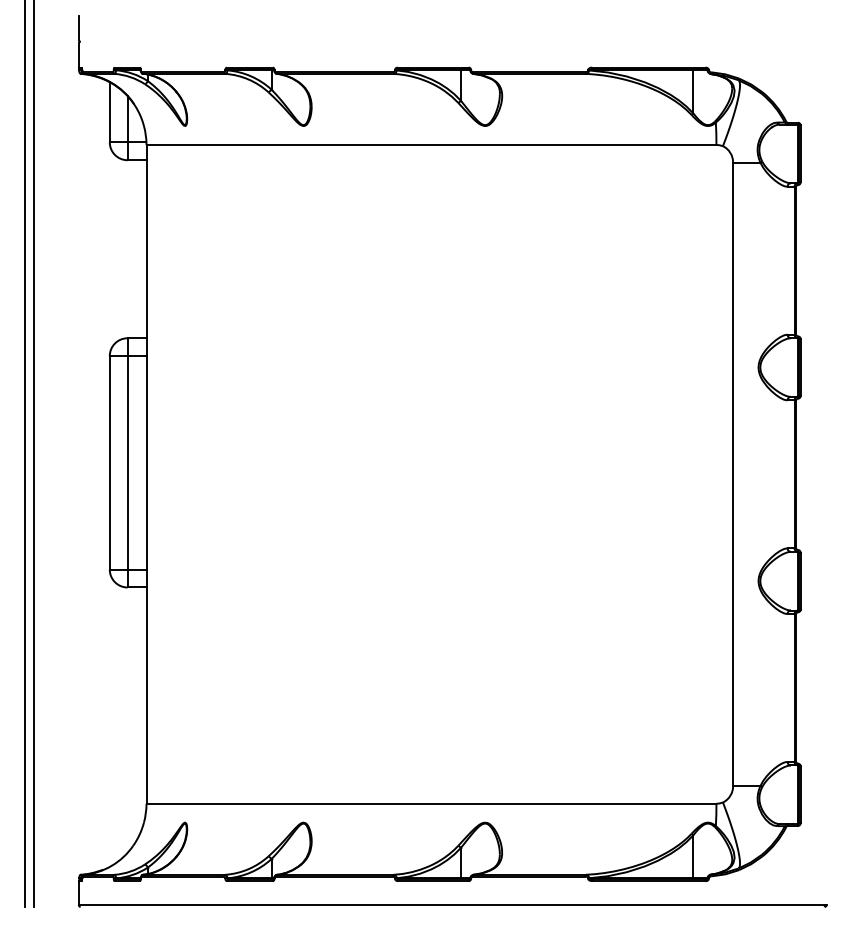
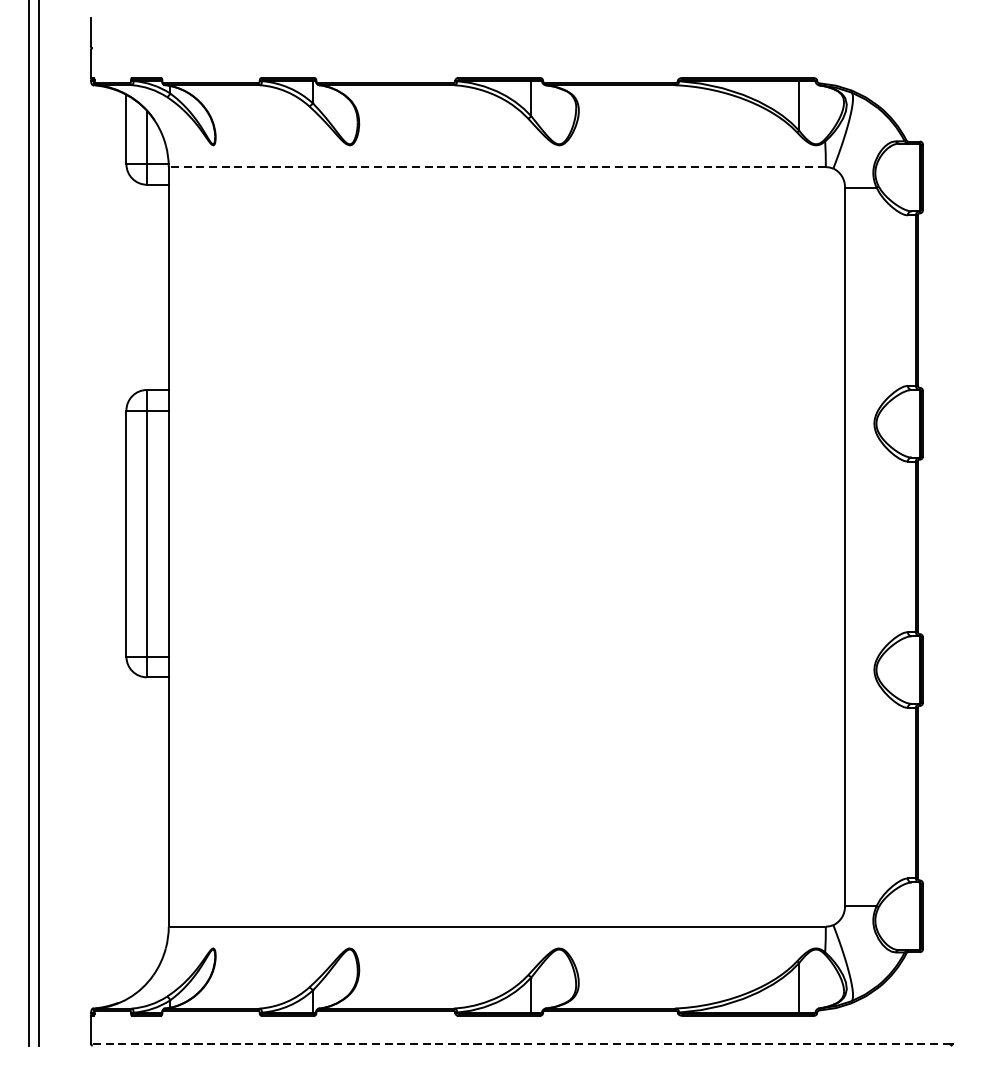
line: (431, 144) -> (497, 166), solid -> dashed
line: (451, 905) -> (520, 1043), solid -> dashed

